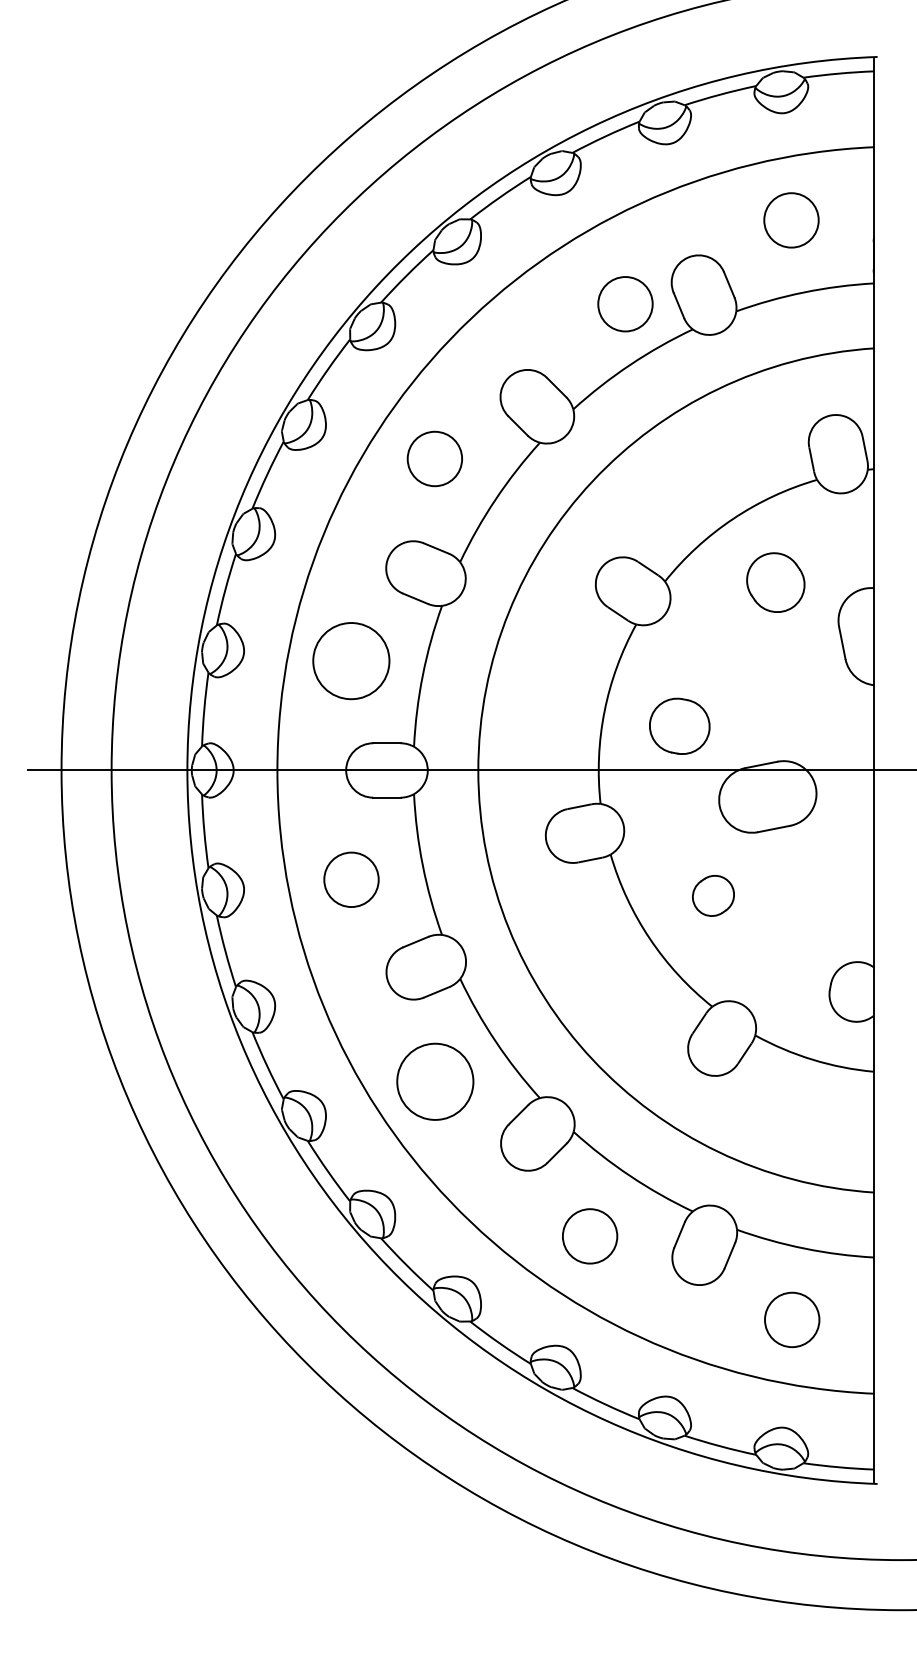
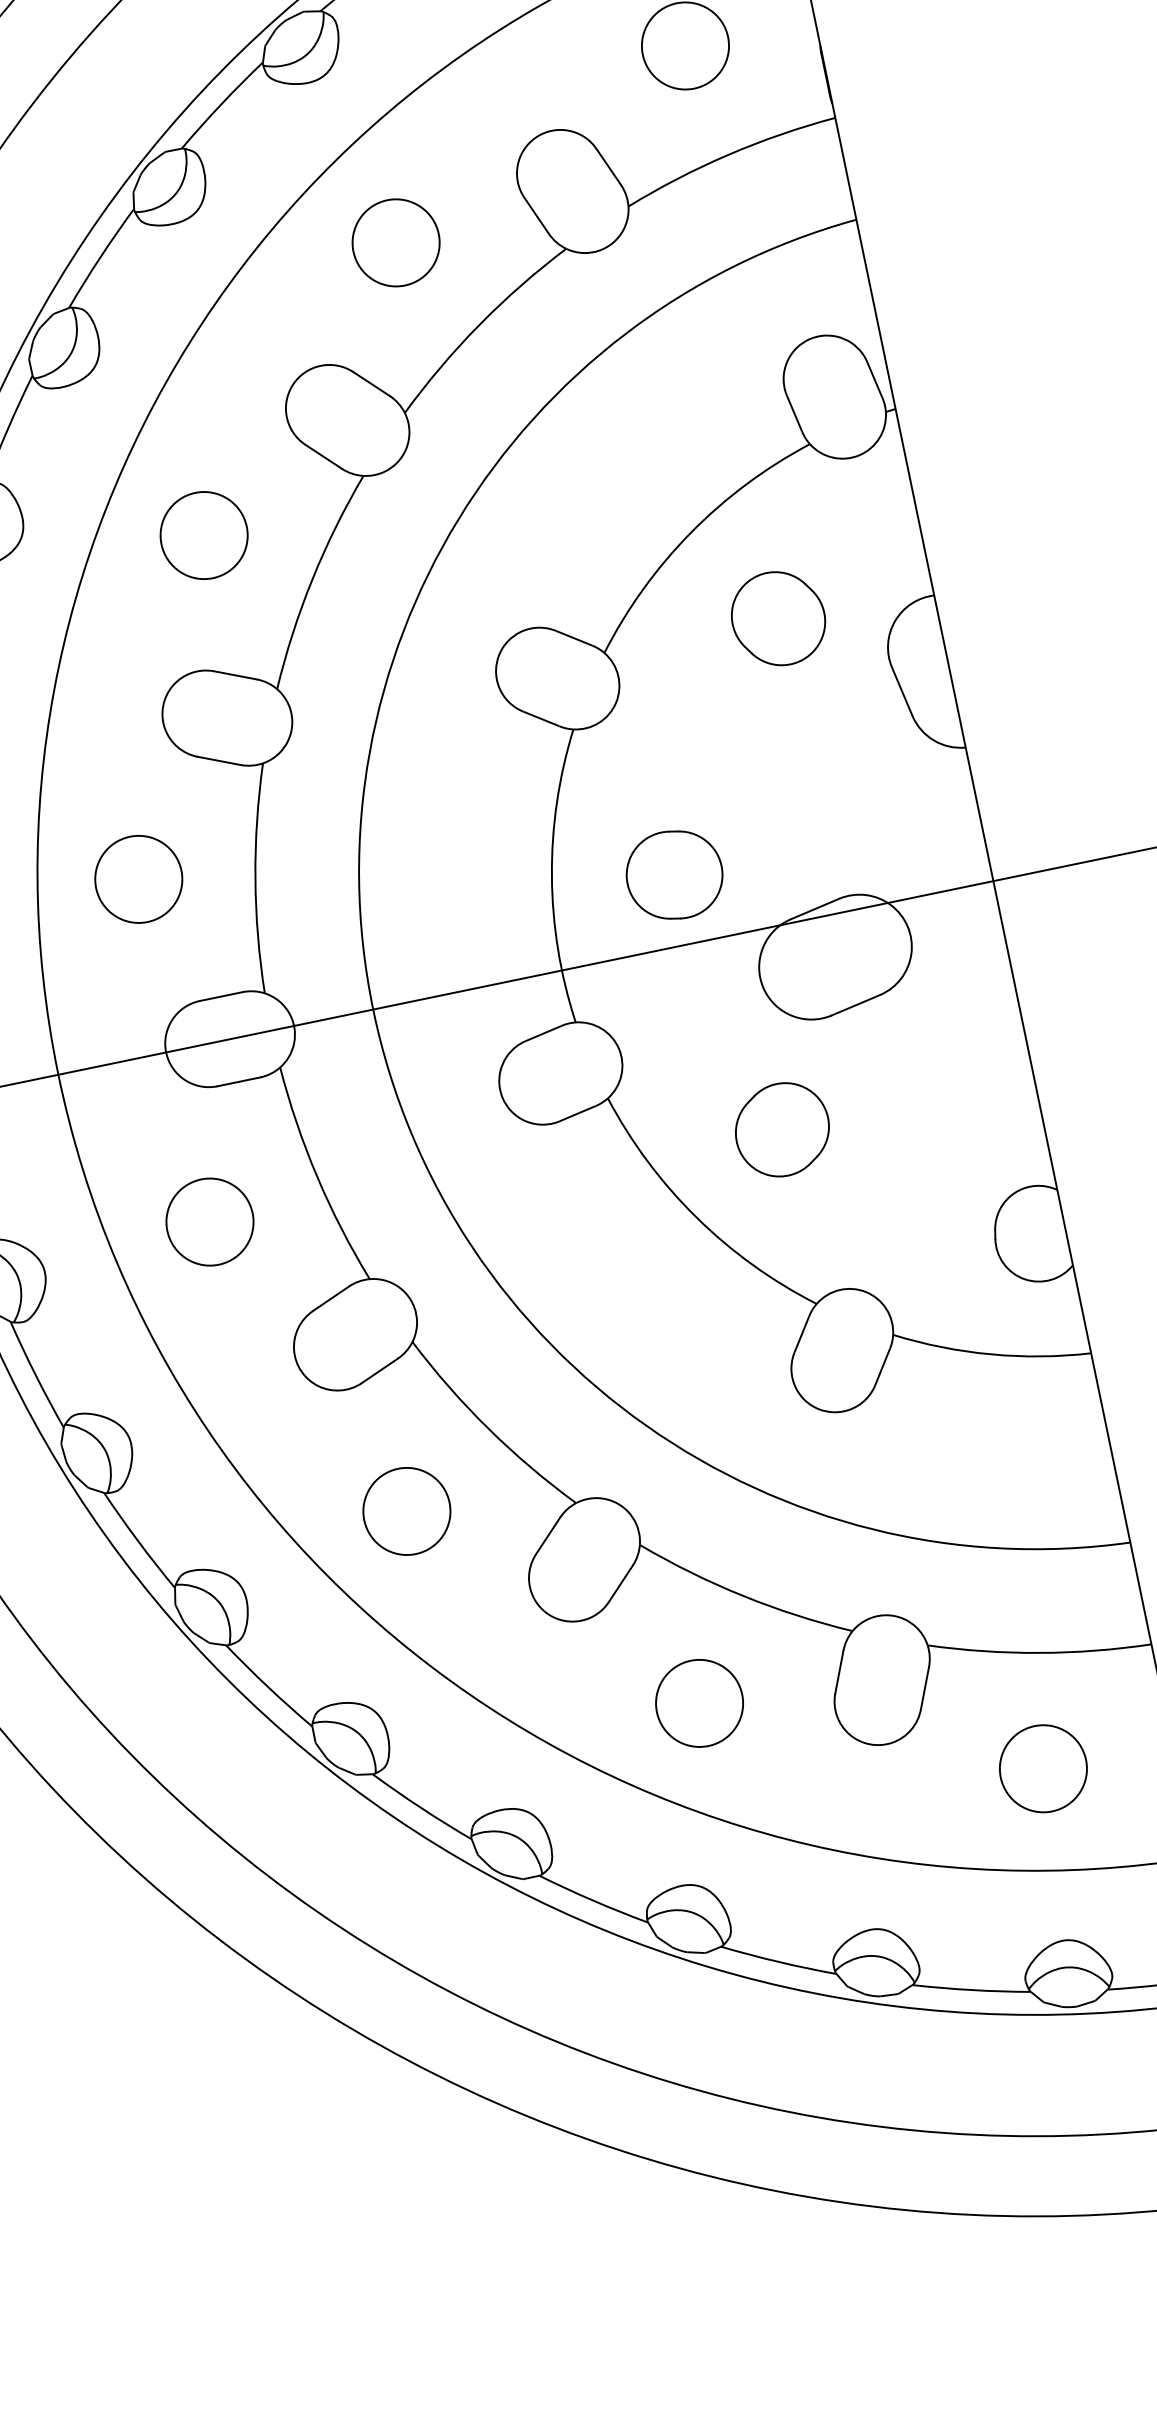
circle: (625, 304) -> (396, 243), moved
circle: (351, 660) -> (138, 878), size x0.71
part: (713, 895) -> (782, 1129), size x1.43
circle: (435, 1081) -> (407, 1510), size x0.71

